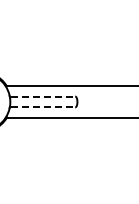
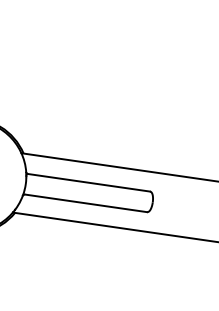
line: (43, 96) -> (90, 182), dashed -> solid
line: (43, 107) -> (87, 203), dashed -> solid

